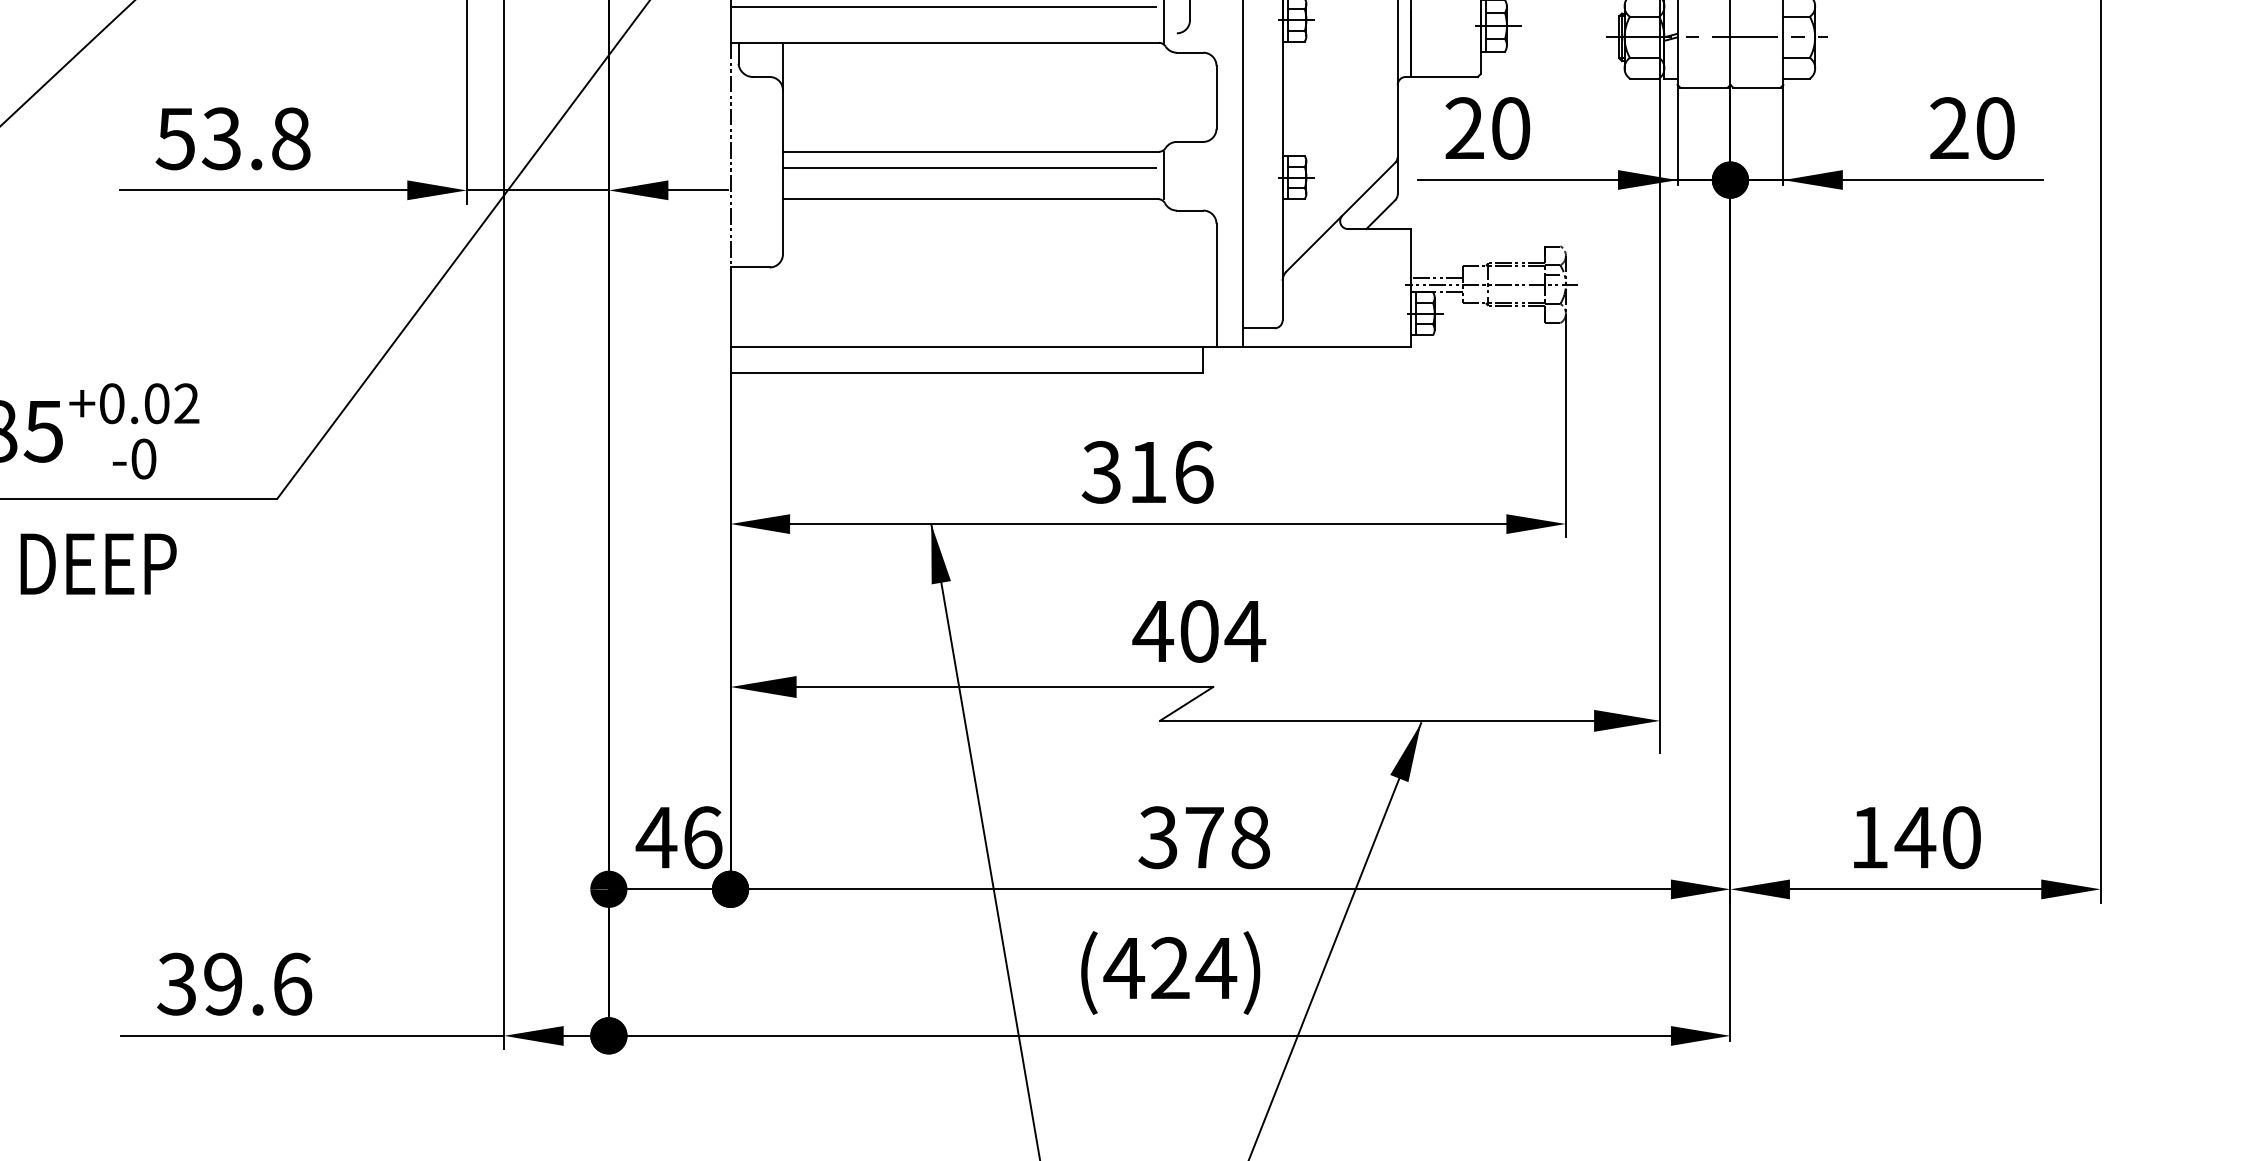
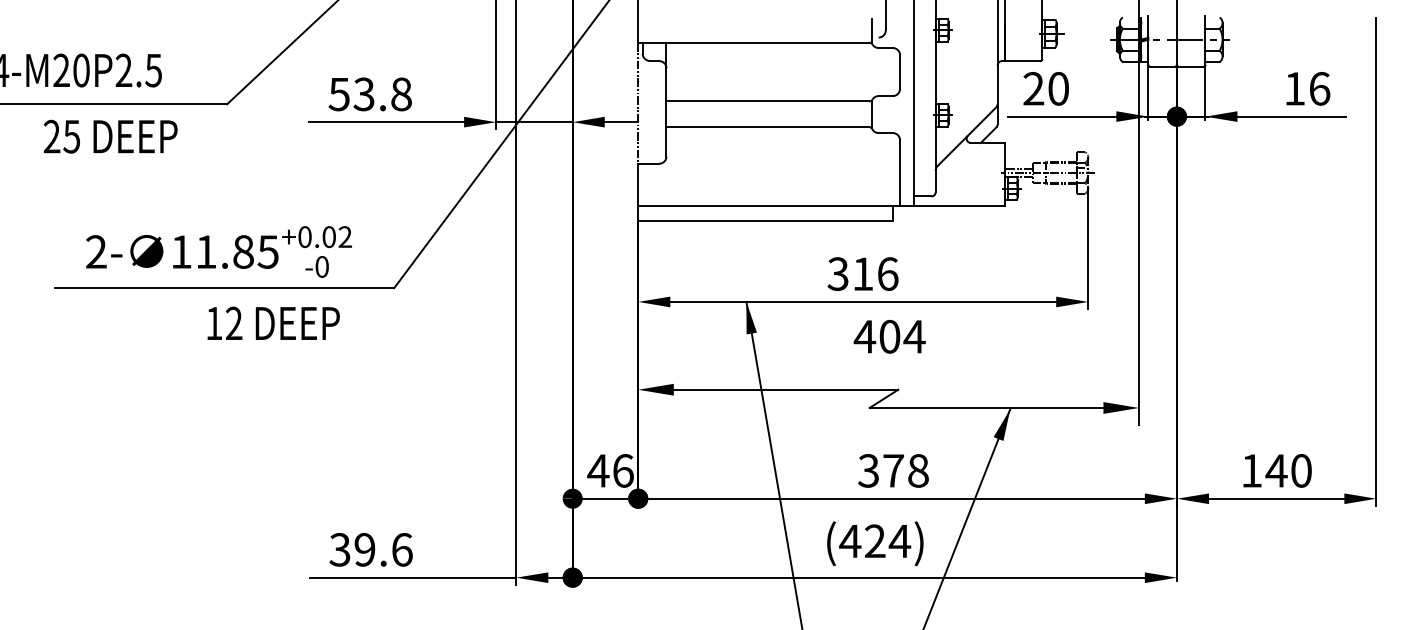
line: (942, 7) -> (752, 23), removed
text: (1972, 127) -> (1307, 88), 20 -> 16
line: (968, 168) -> (766, 110), removed
text: (1198, 630) -> (889, 336), moved

